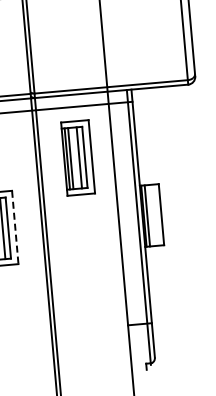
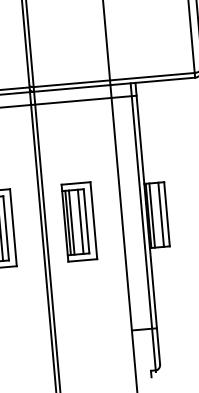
part: (77, 157) -> (78, 221), moved
line: (155, 214) -> (160, 214), added
line: (15, 227) -> (13, 227), dashed -> solid

